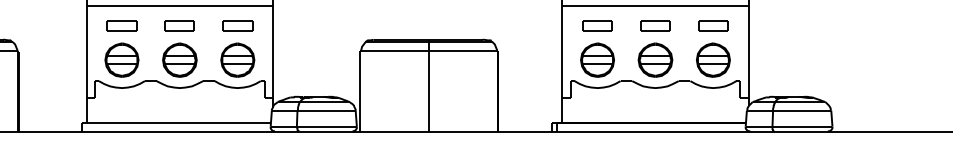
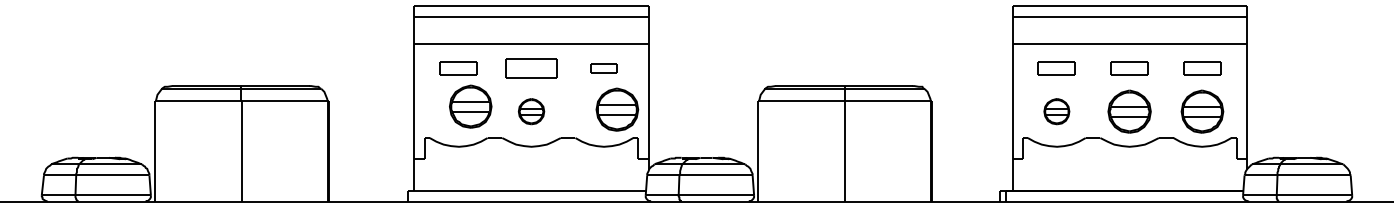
part: (179, 25) -> (531, 68), size x1.4
part: (237, 25) -> (604, 68), size x0.7
part: (121, 60) -> (470, 106), moved
part: (179, 60) -> (531, 111), size x0.6
part: (237, 60) -> (617, 109), moved
part: (597, 60) -> (1056, 111), size x0.6

